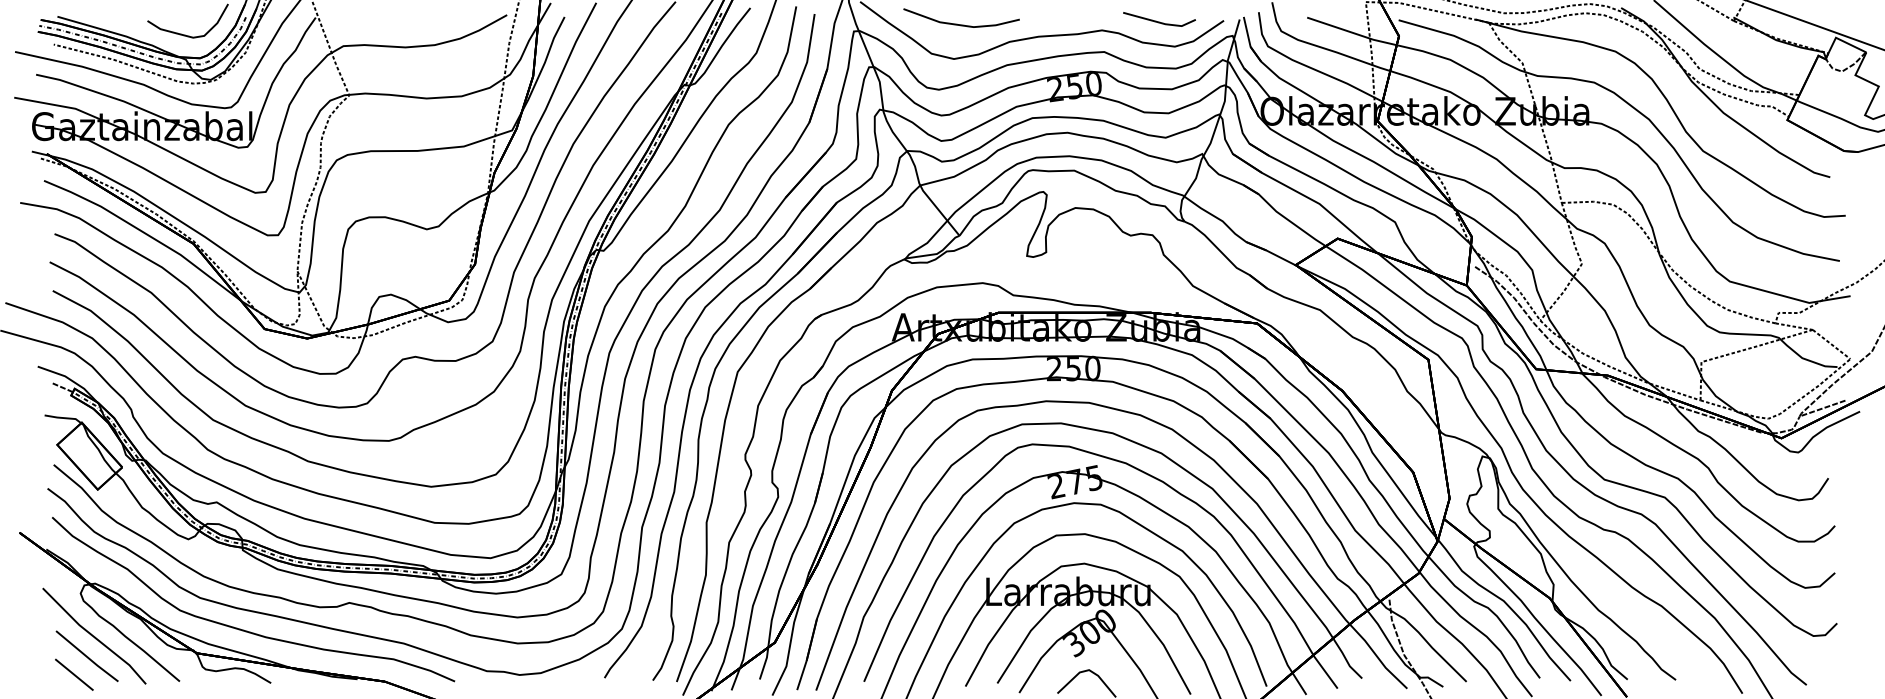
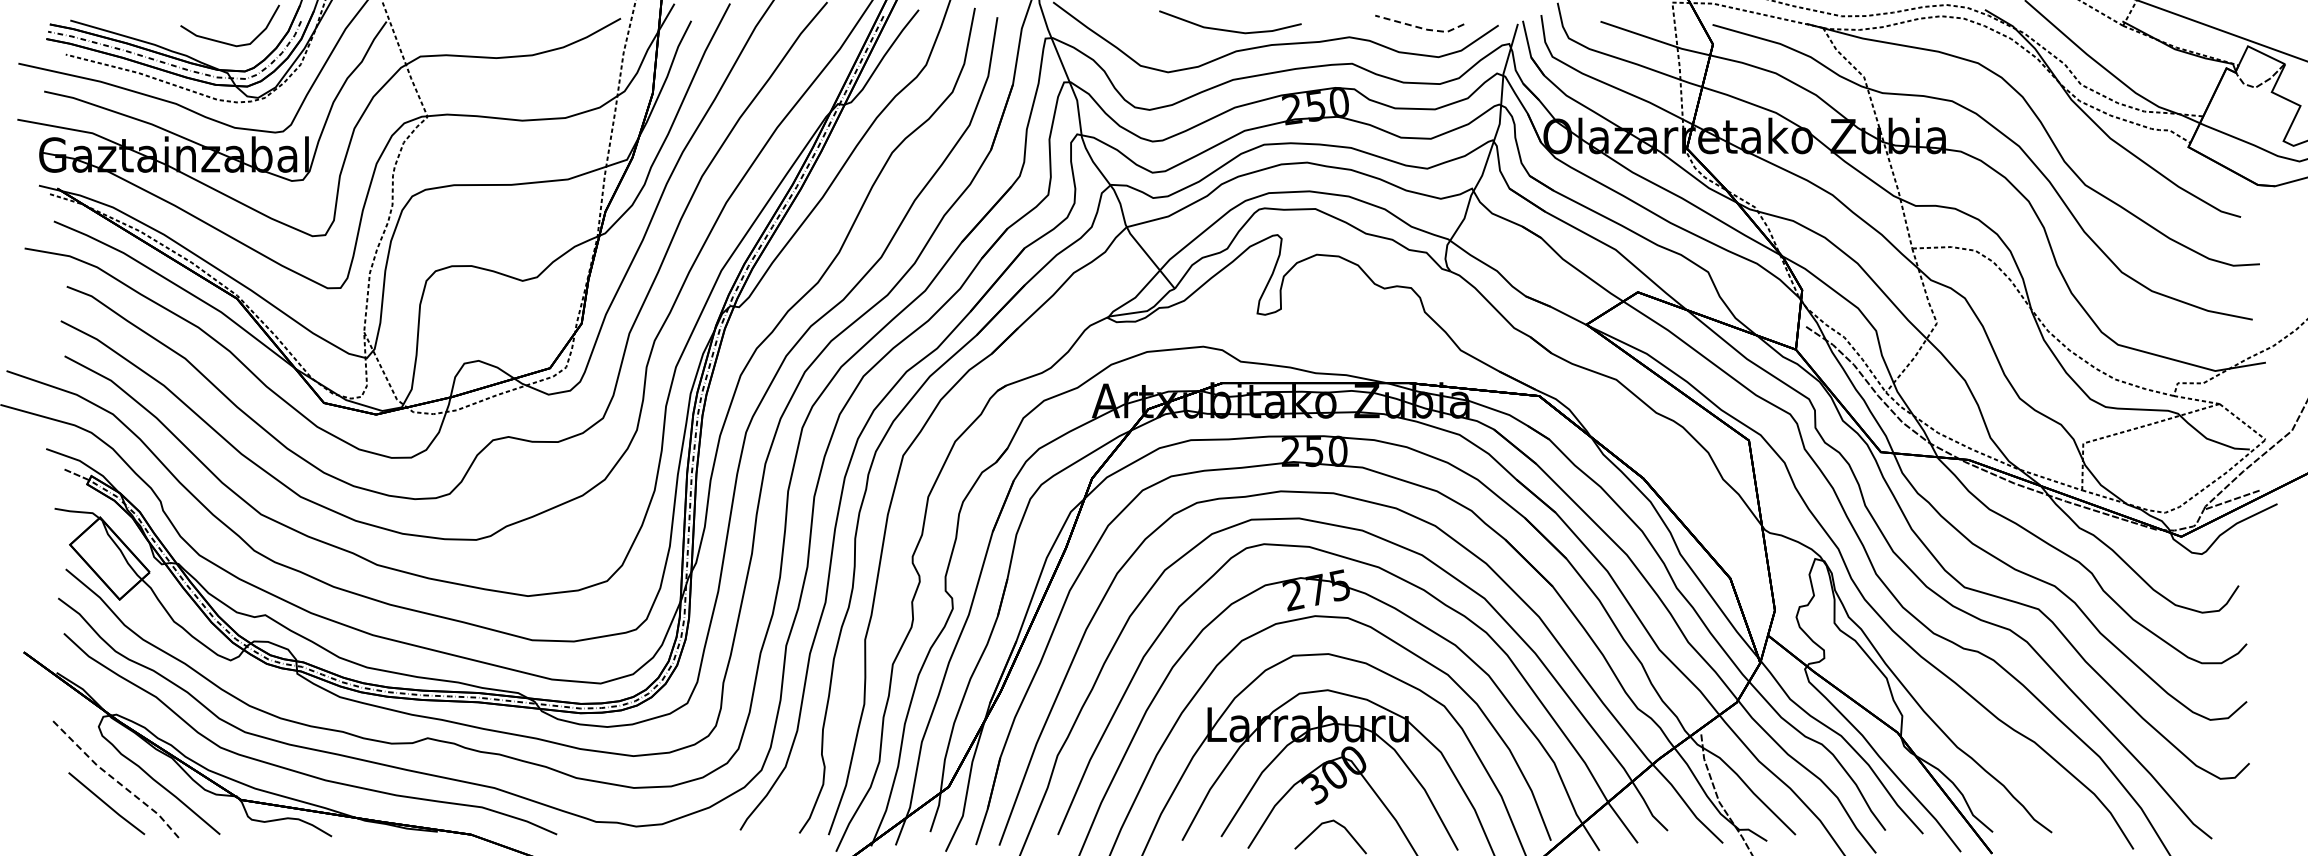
line: (1160, 23) -> (1421, 28), solid -> dashed
line: (959, 24) -> (1227, 29), moved
line: (94, 636) -> (115, 779), solid -> dashed
line: (73, 674) -> (90, 825), removed

